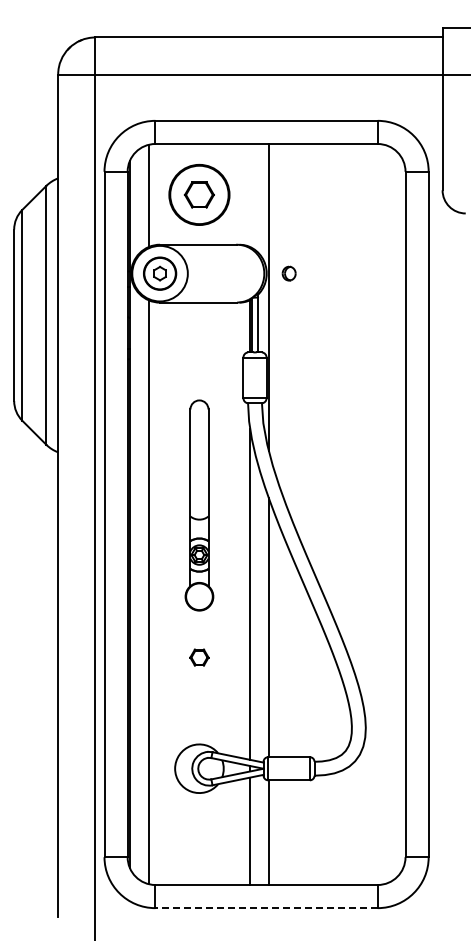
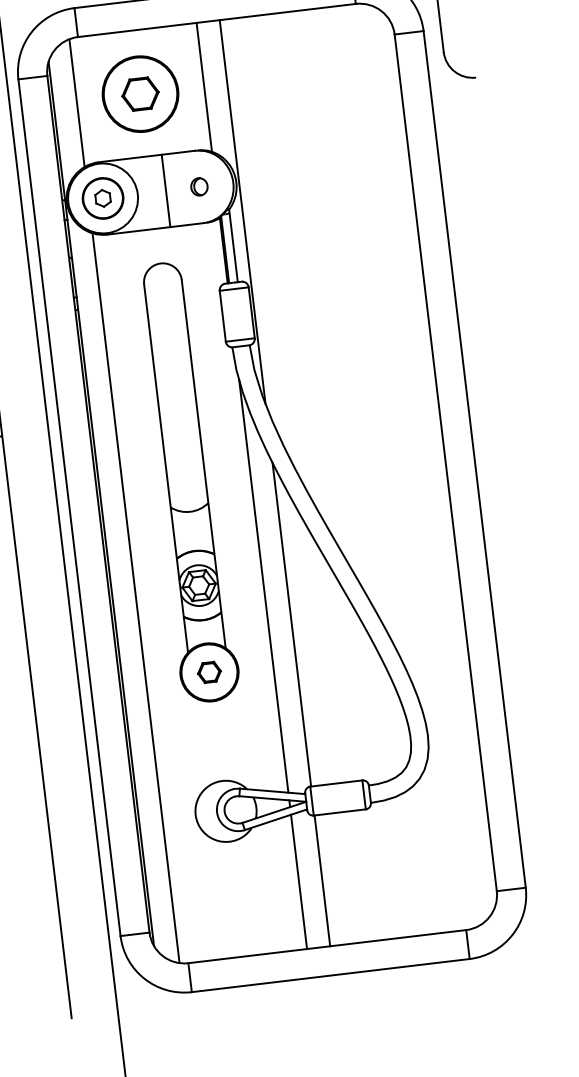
line: (250, 195) -> (204, 87), added
line: (210, 273) -> (166, 190), added
part: (288, 273) -> (198, 186), moved
part: (199, 505) -> (186, 482), size x1.67
line: (266, 908) -> (330, 976), dashed -> solid

